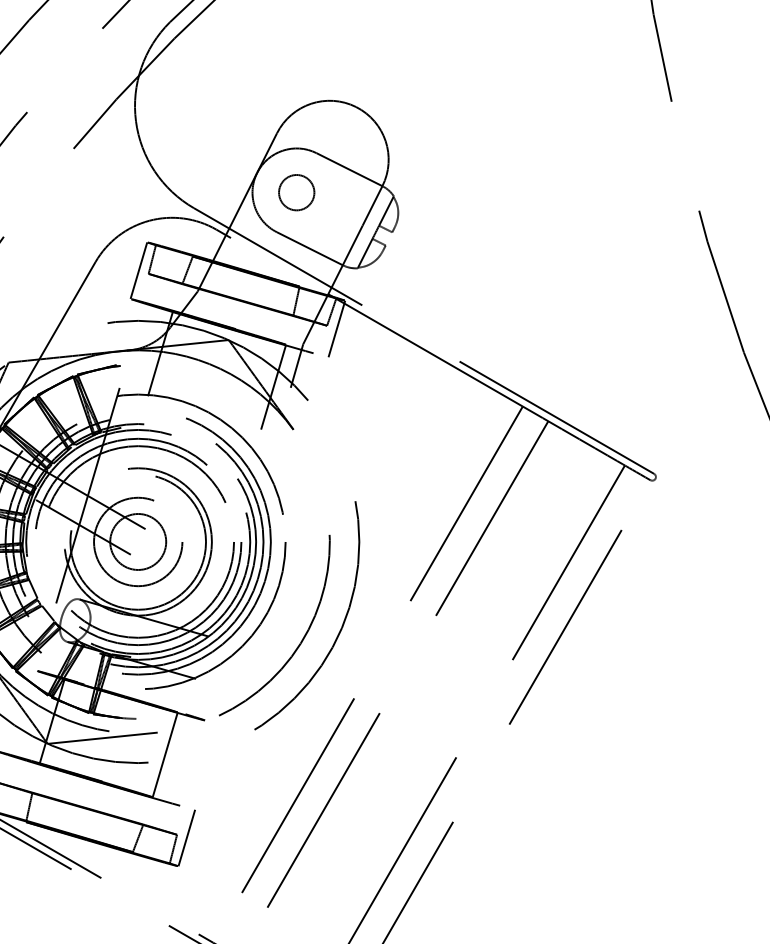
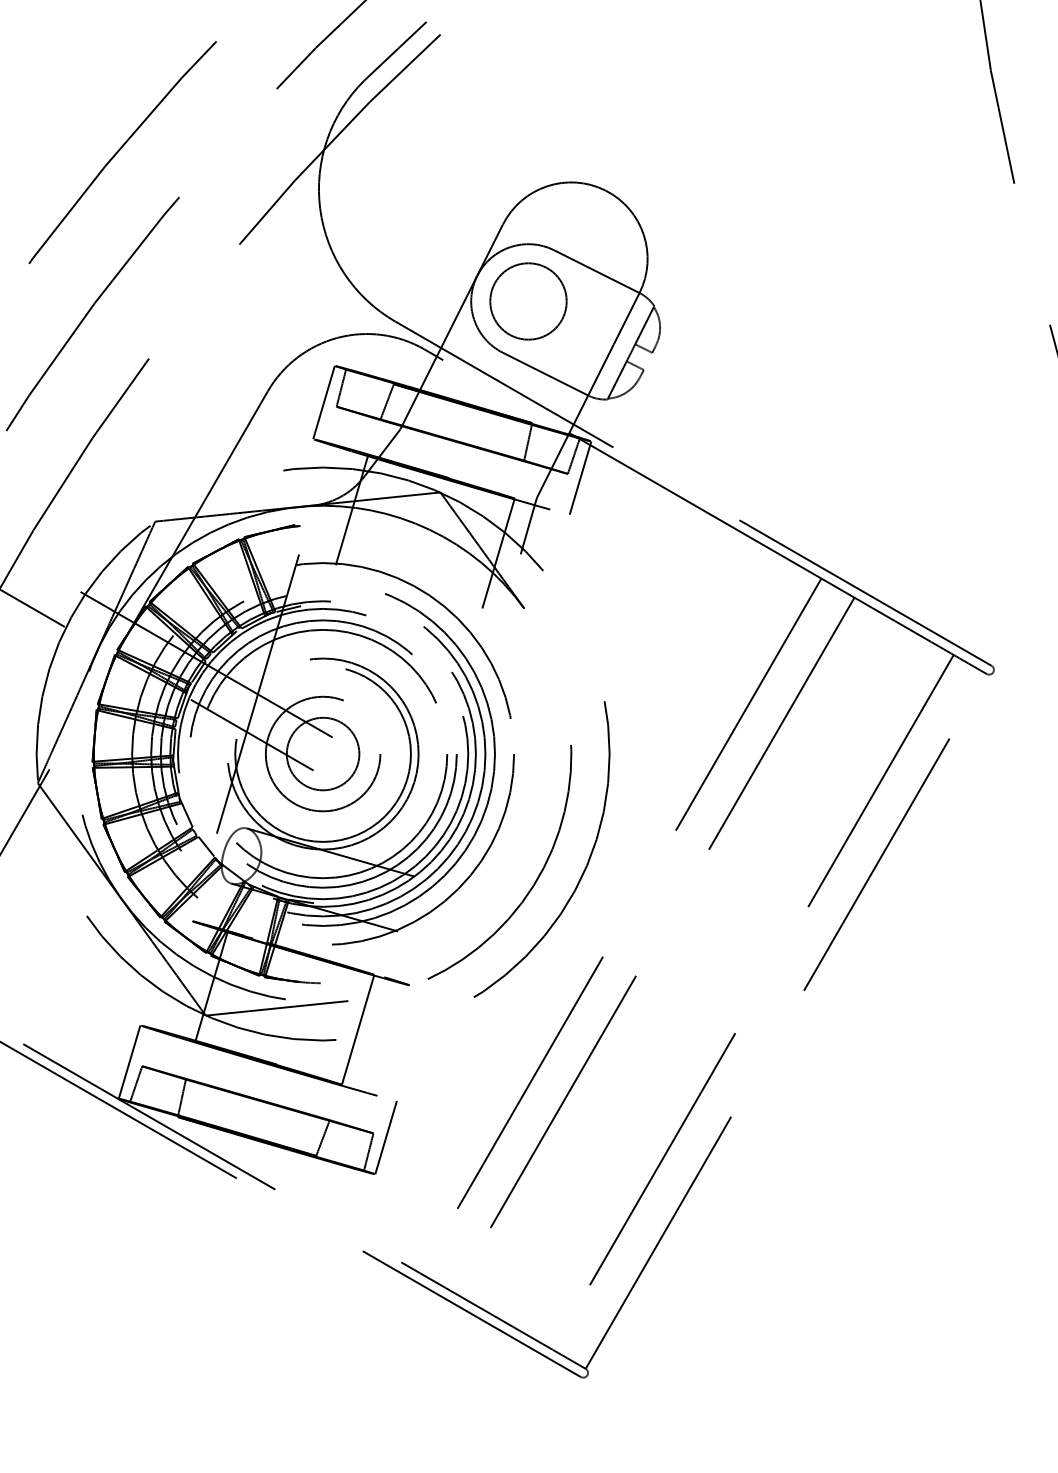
circle: (296, 192) -> (528, 301), size x1.67

